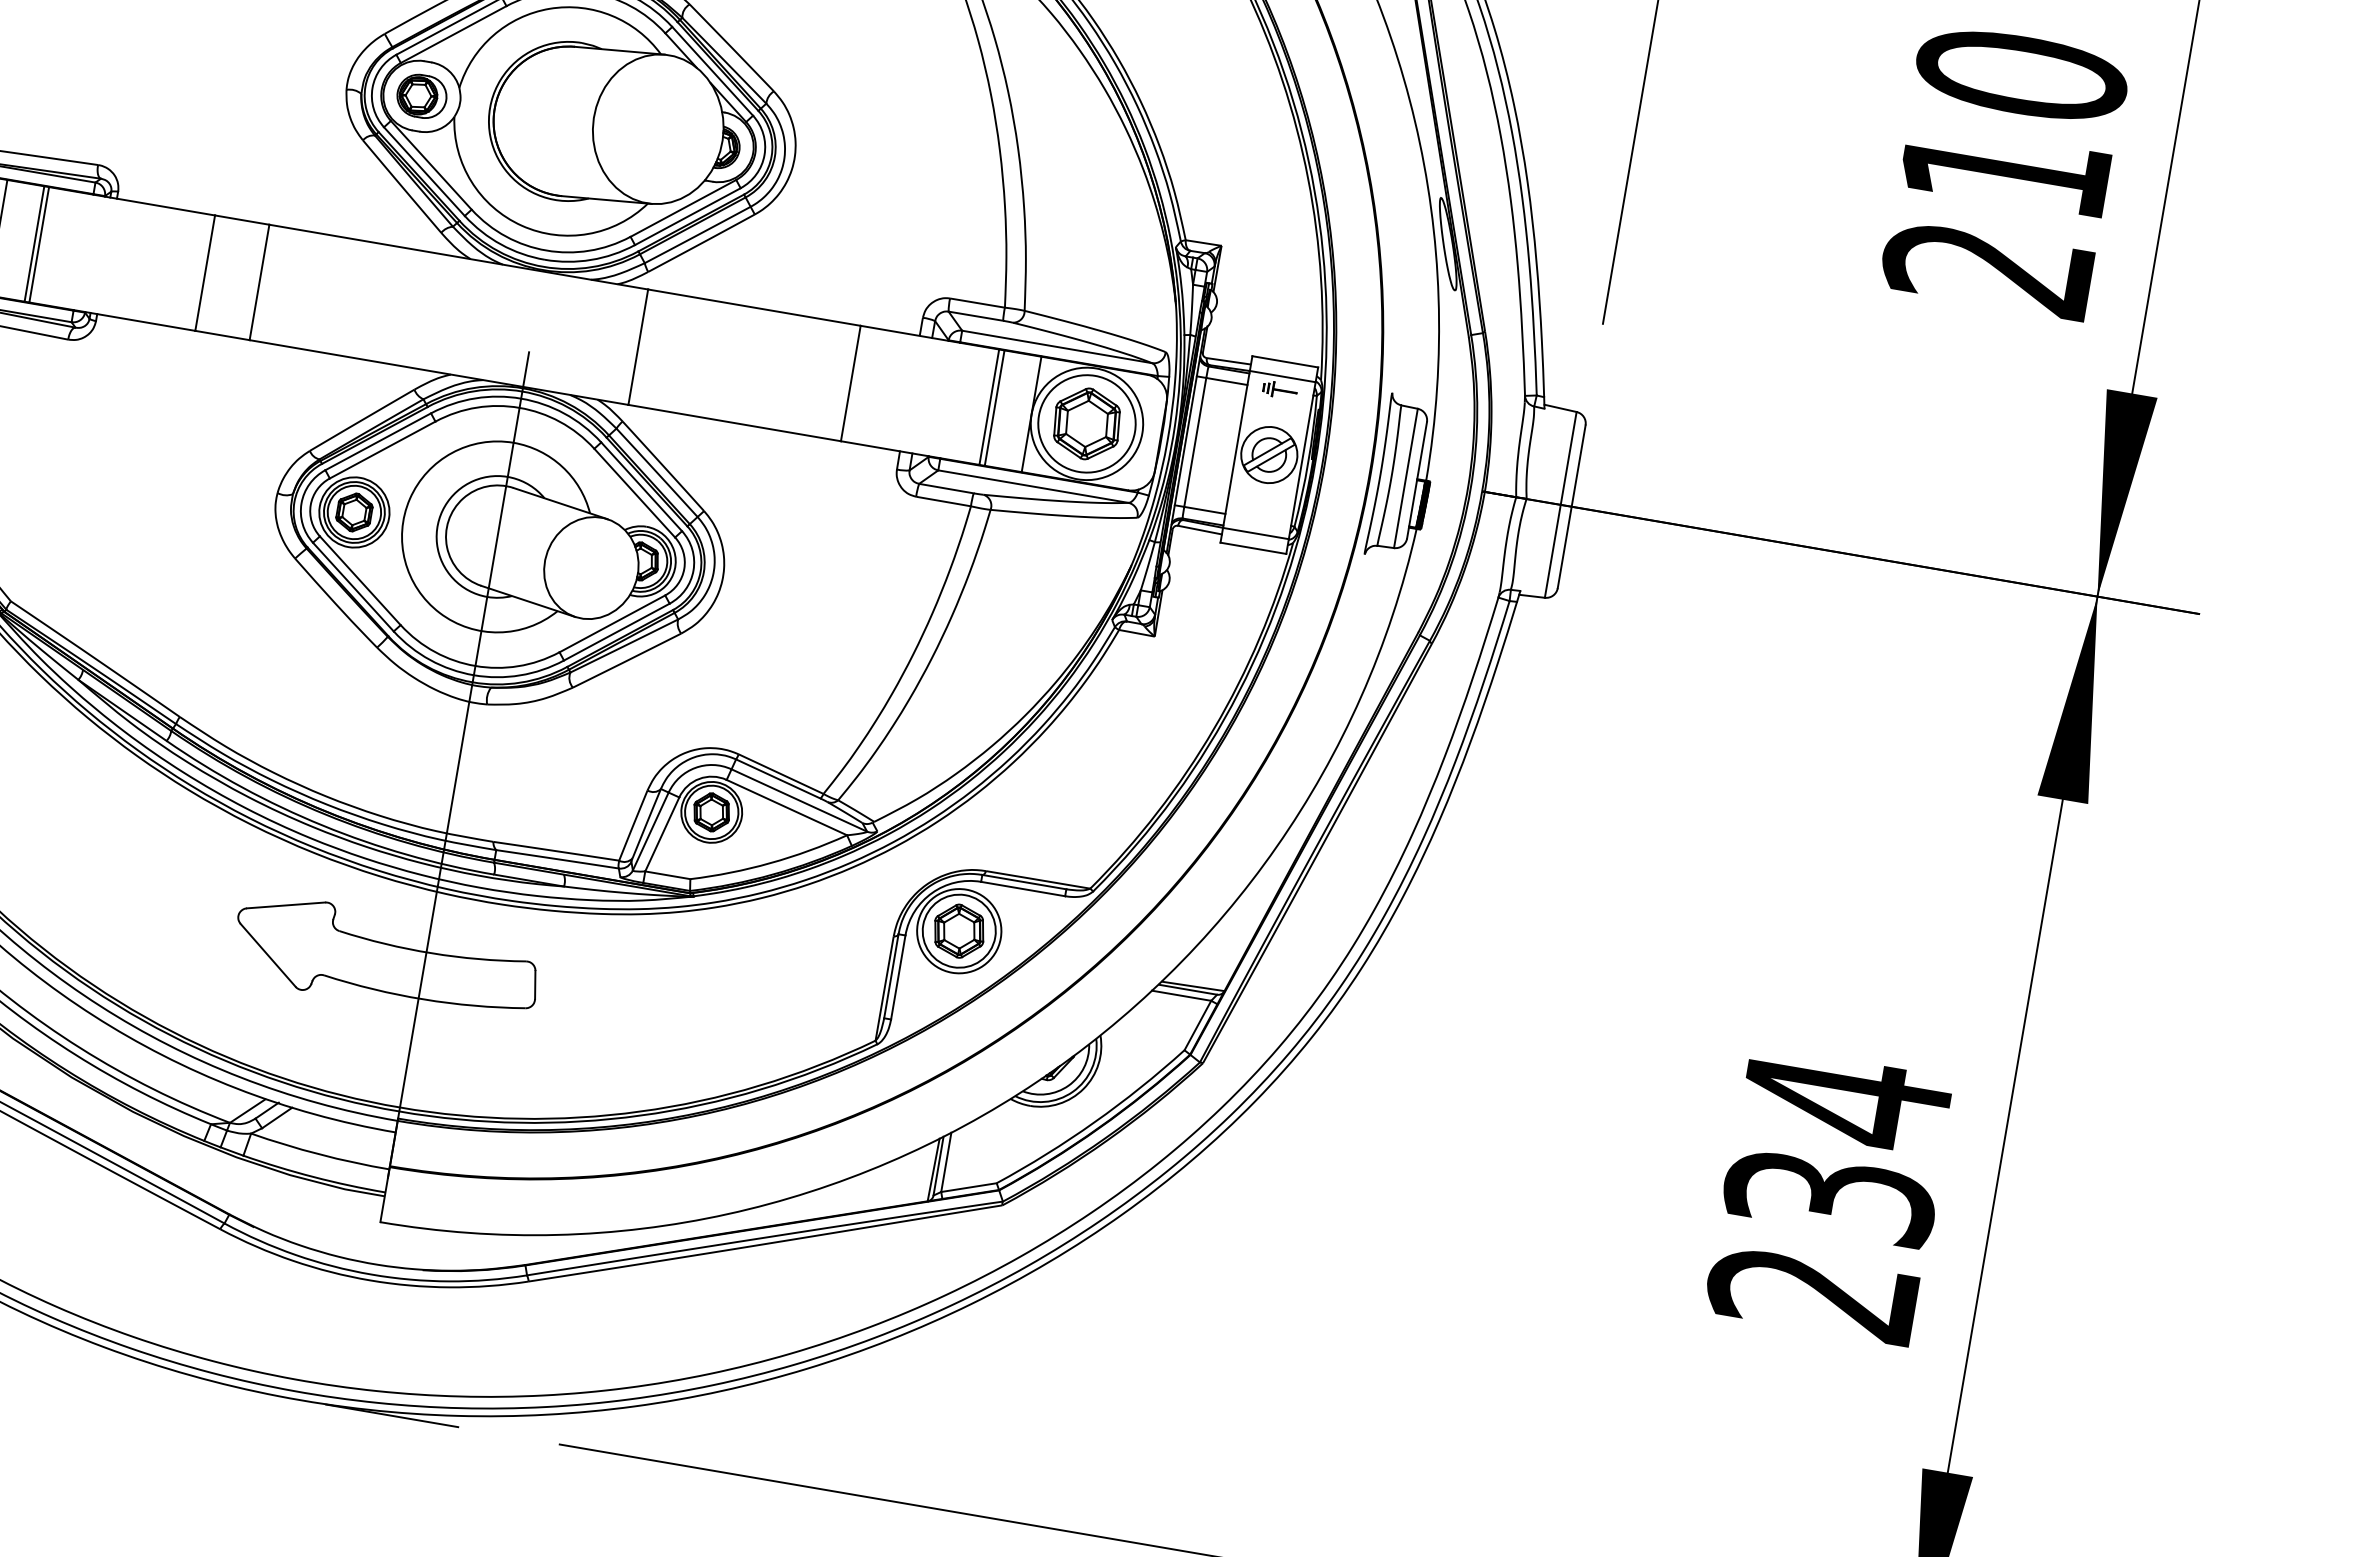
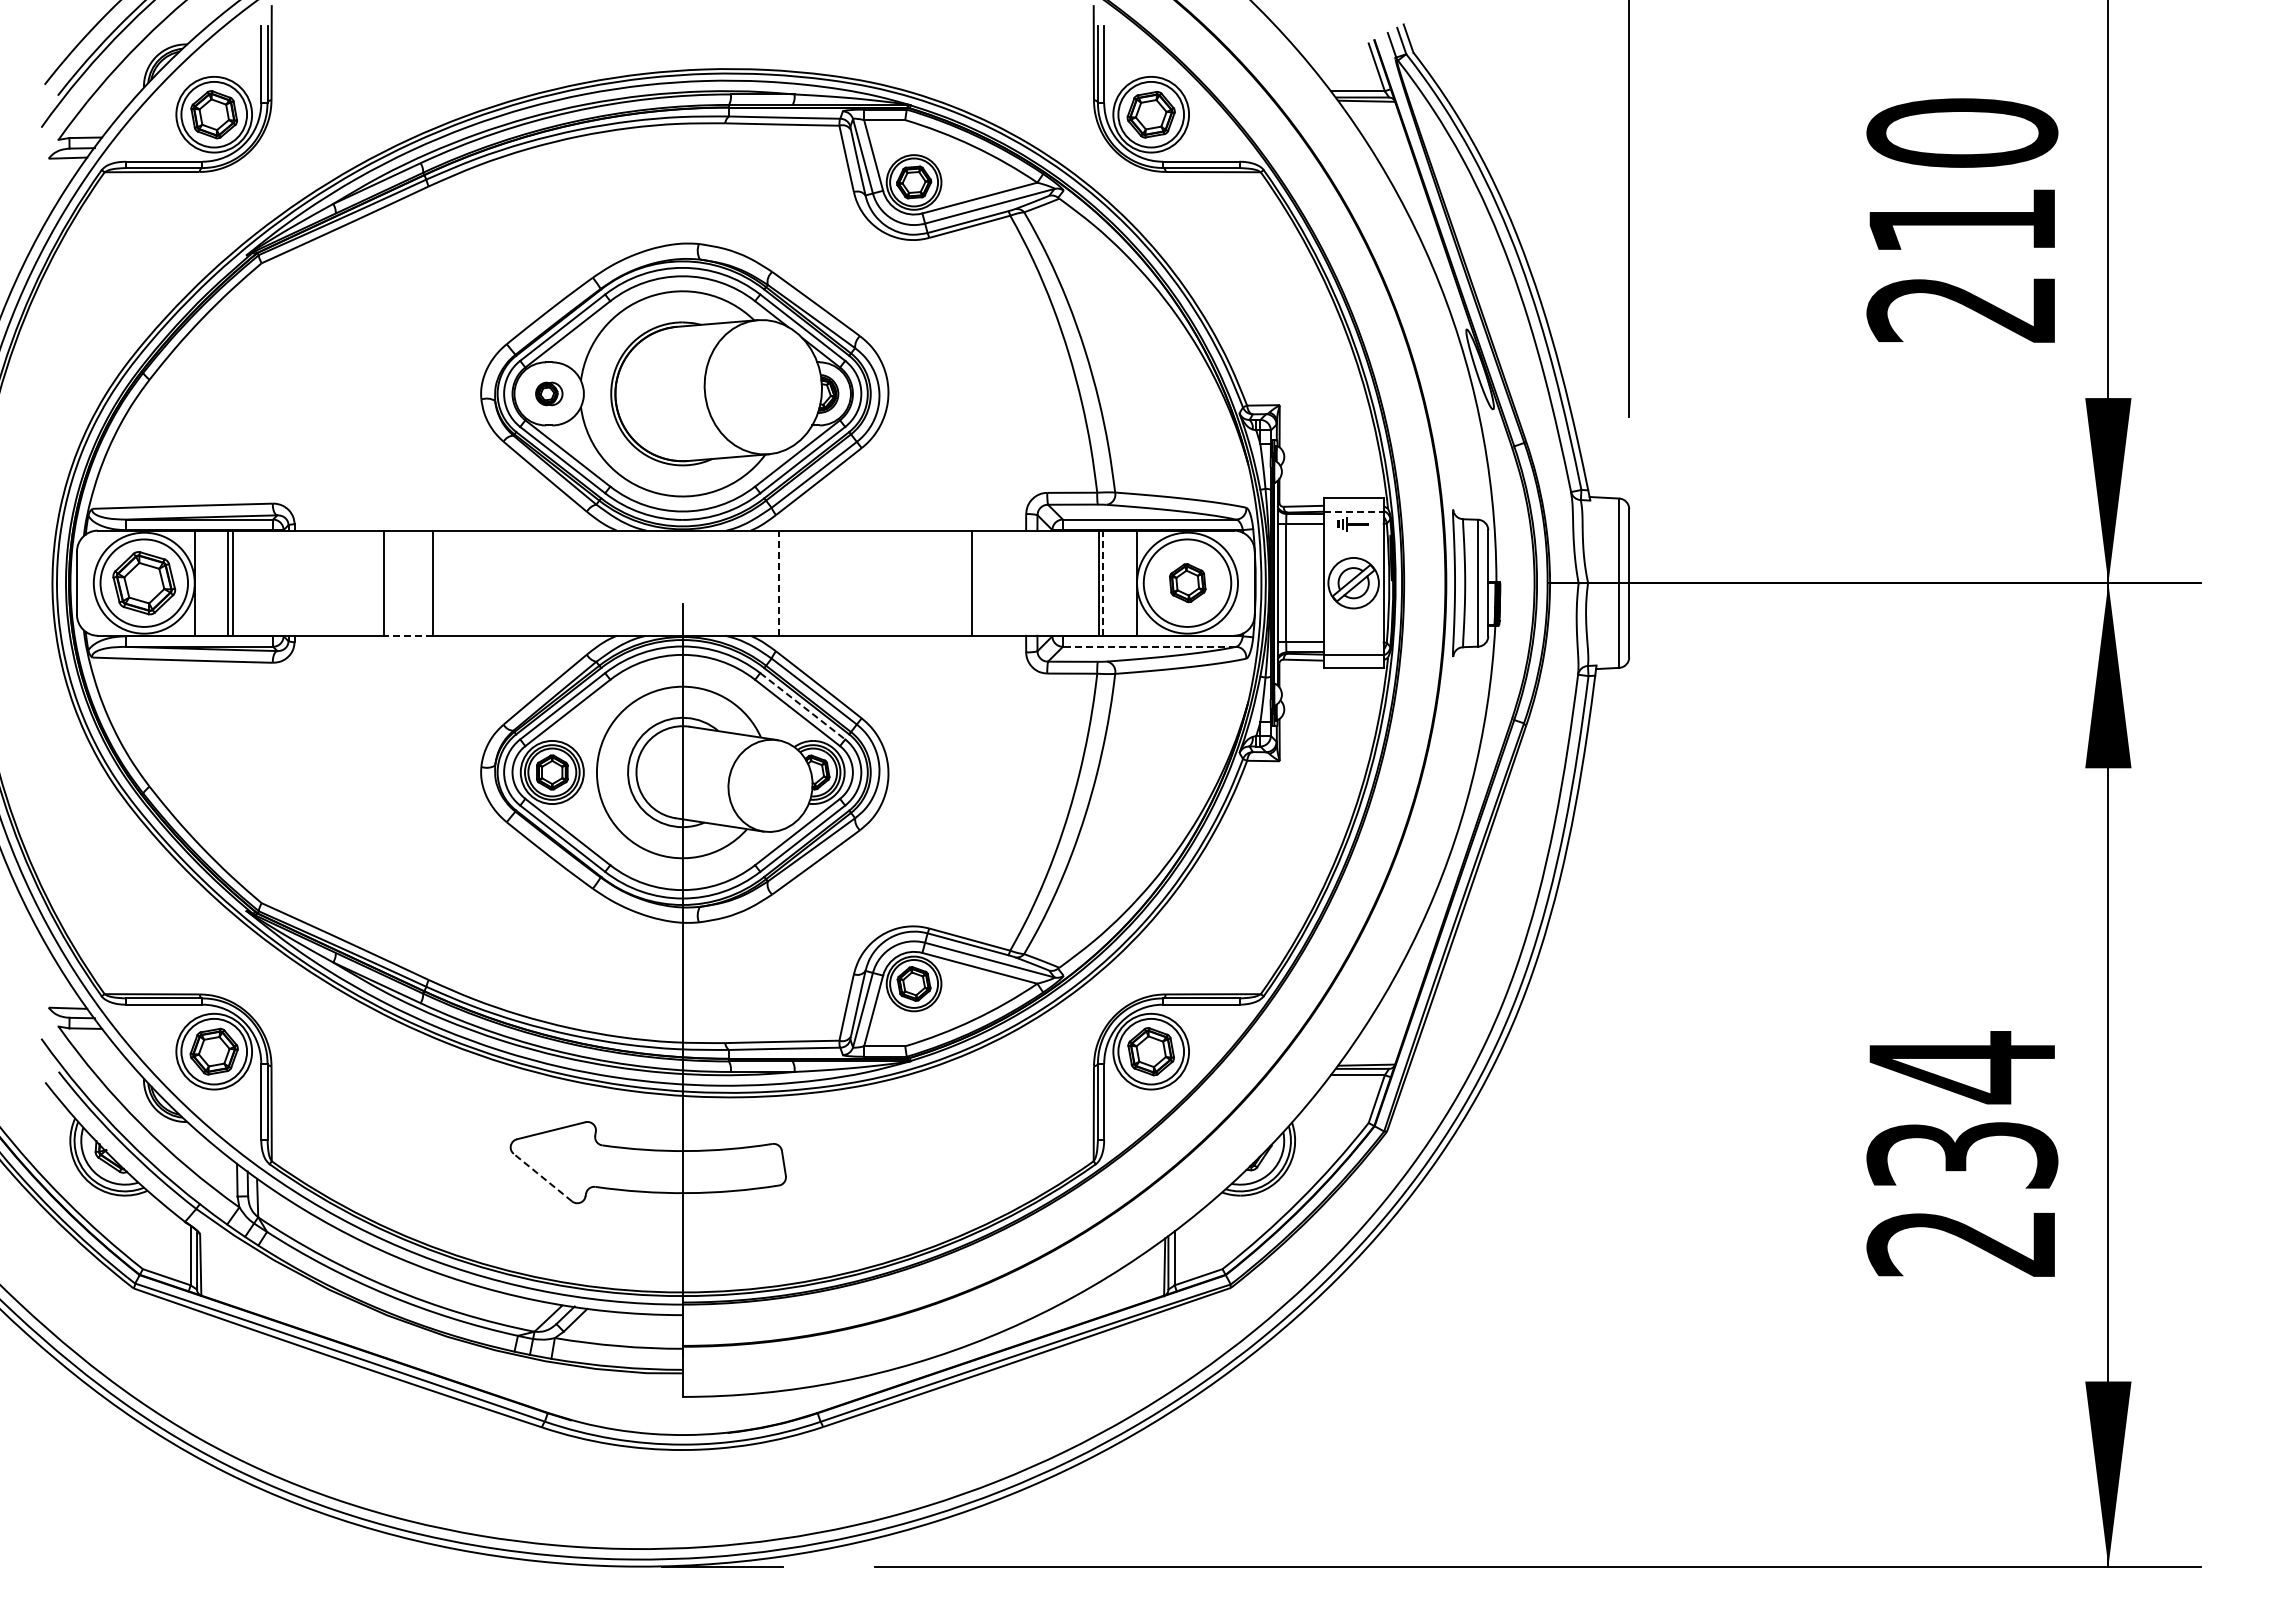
part: (422, 96) -> (549, 393), size x0.6
line: (222, 335) -> (408, 635), solid -> dashed
line: (638, 347) -> (778, 583), solid -> dashed
line: (1282, 376) -> (1353, 511), solid -> dashed
line: (994, 408) -> (1103, 583), solid -> dashed
part: (1087, 423) -> (1187, 582), size x0.6
line: (641, 486) -> (802, 706), solid -> dashed
line: (1033, 486) -> (1149, 646), solid -> dashed
line: (267, 955) -> (542, 1177), solid -> dashed

